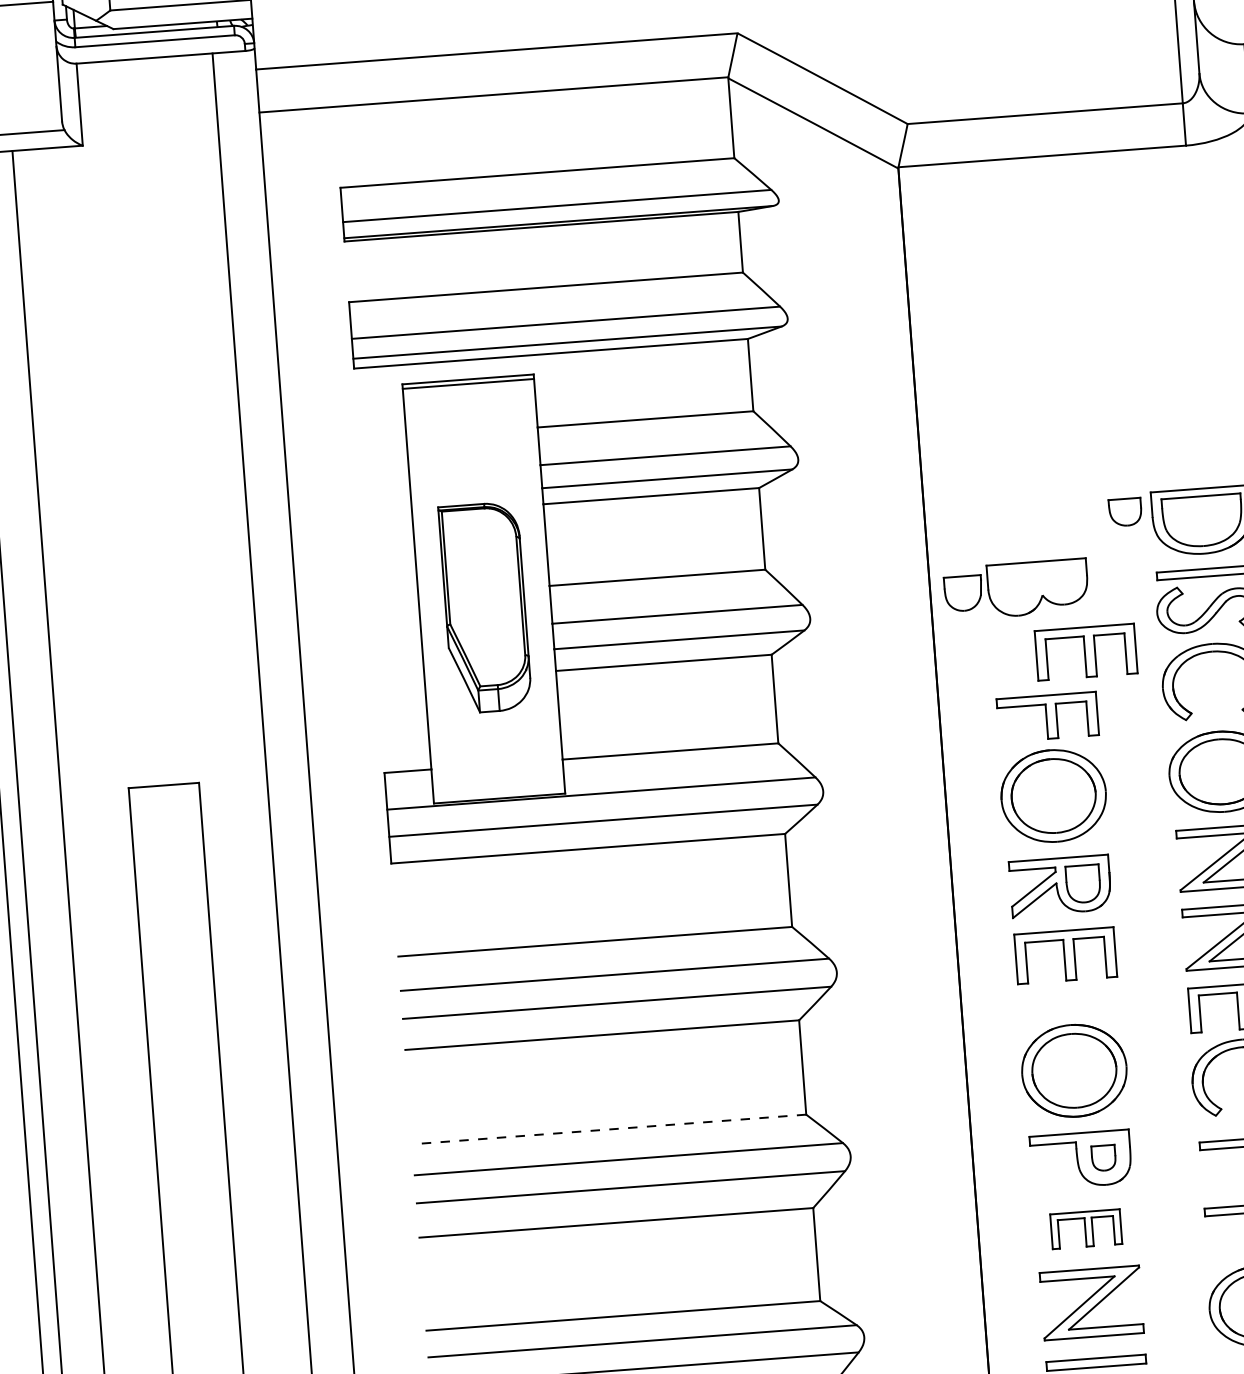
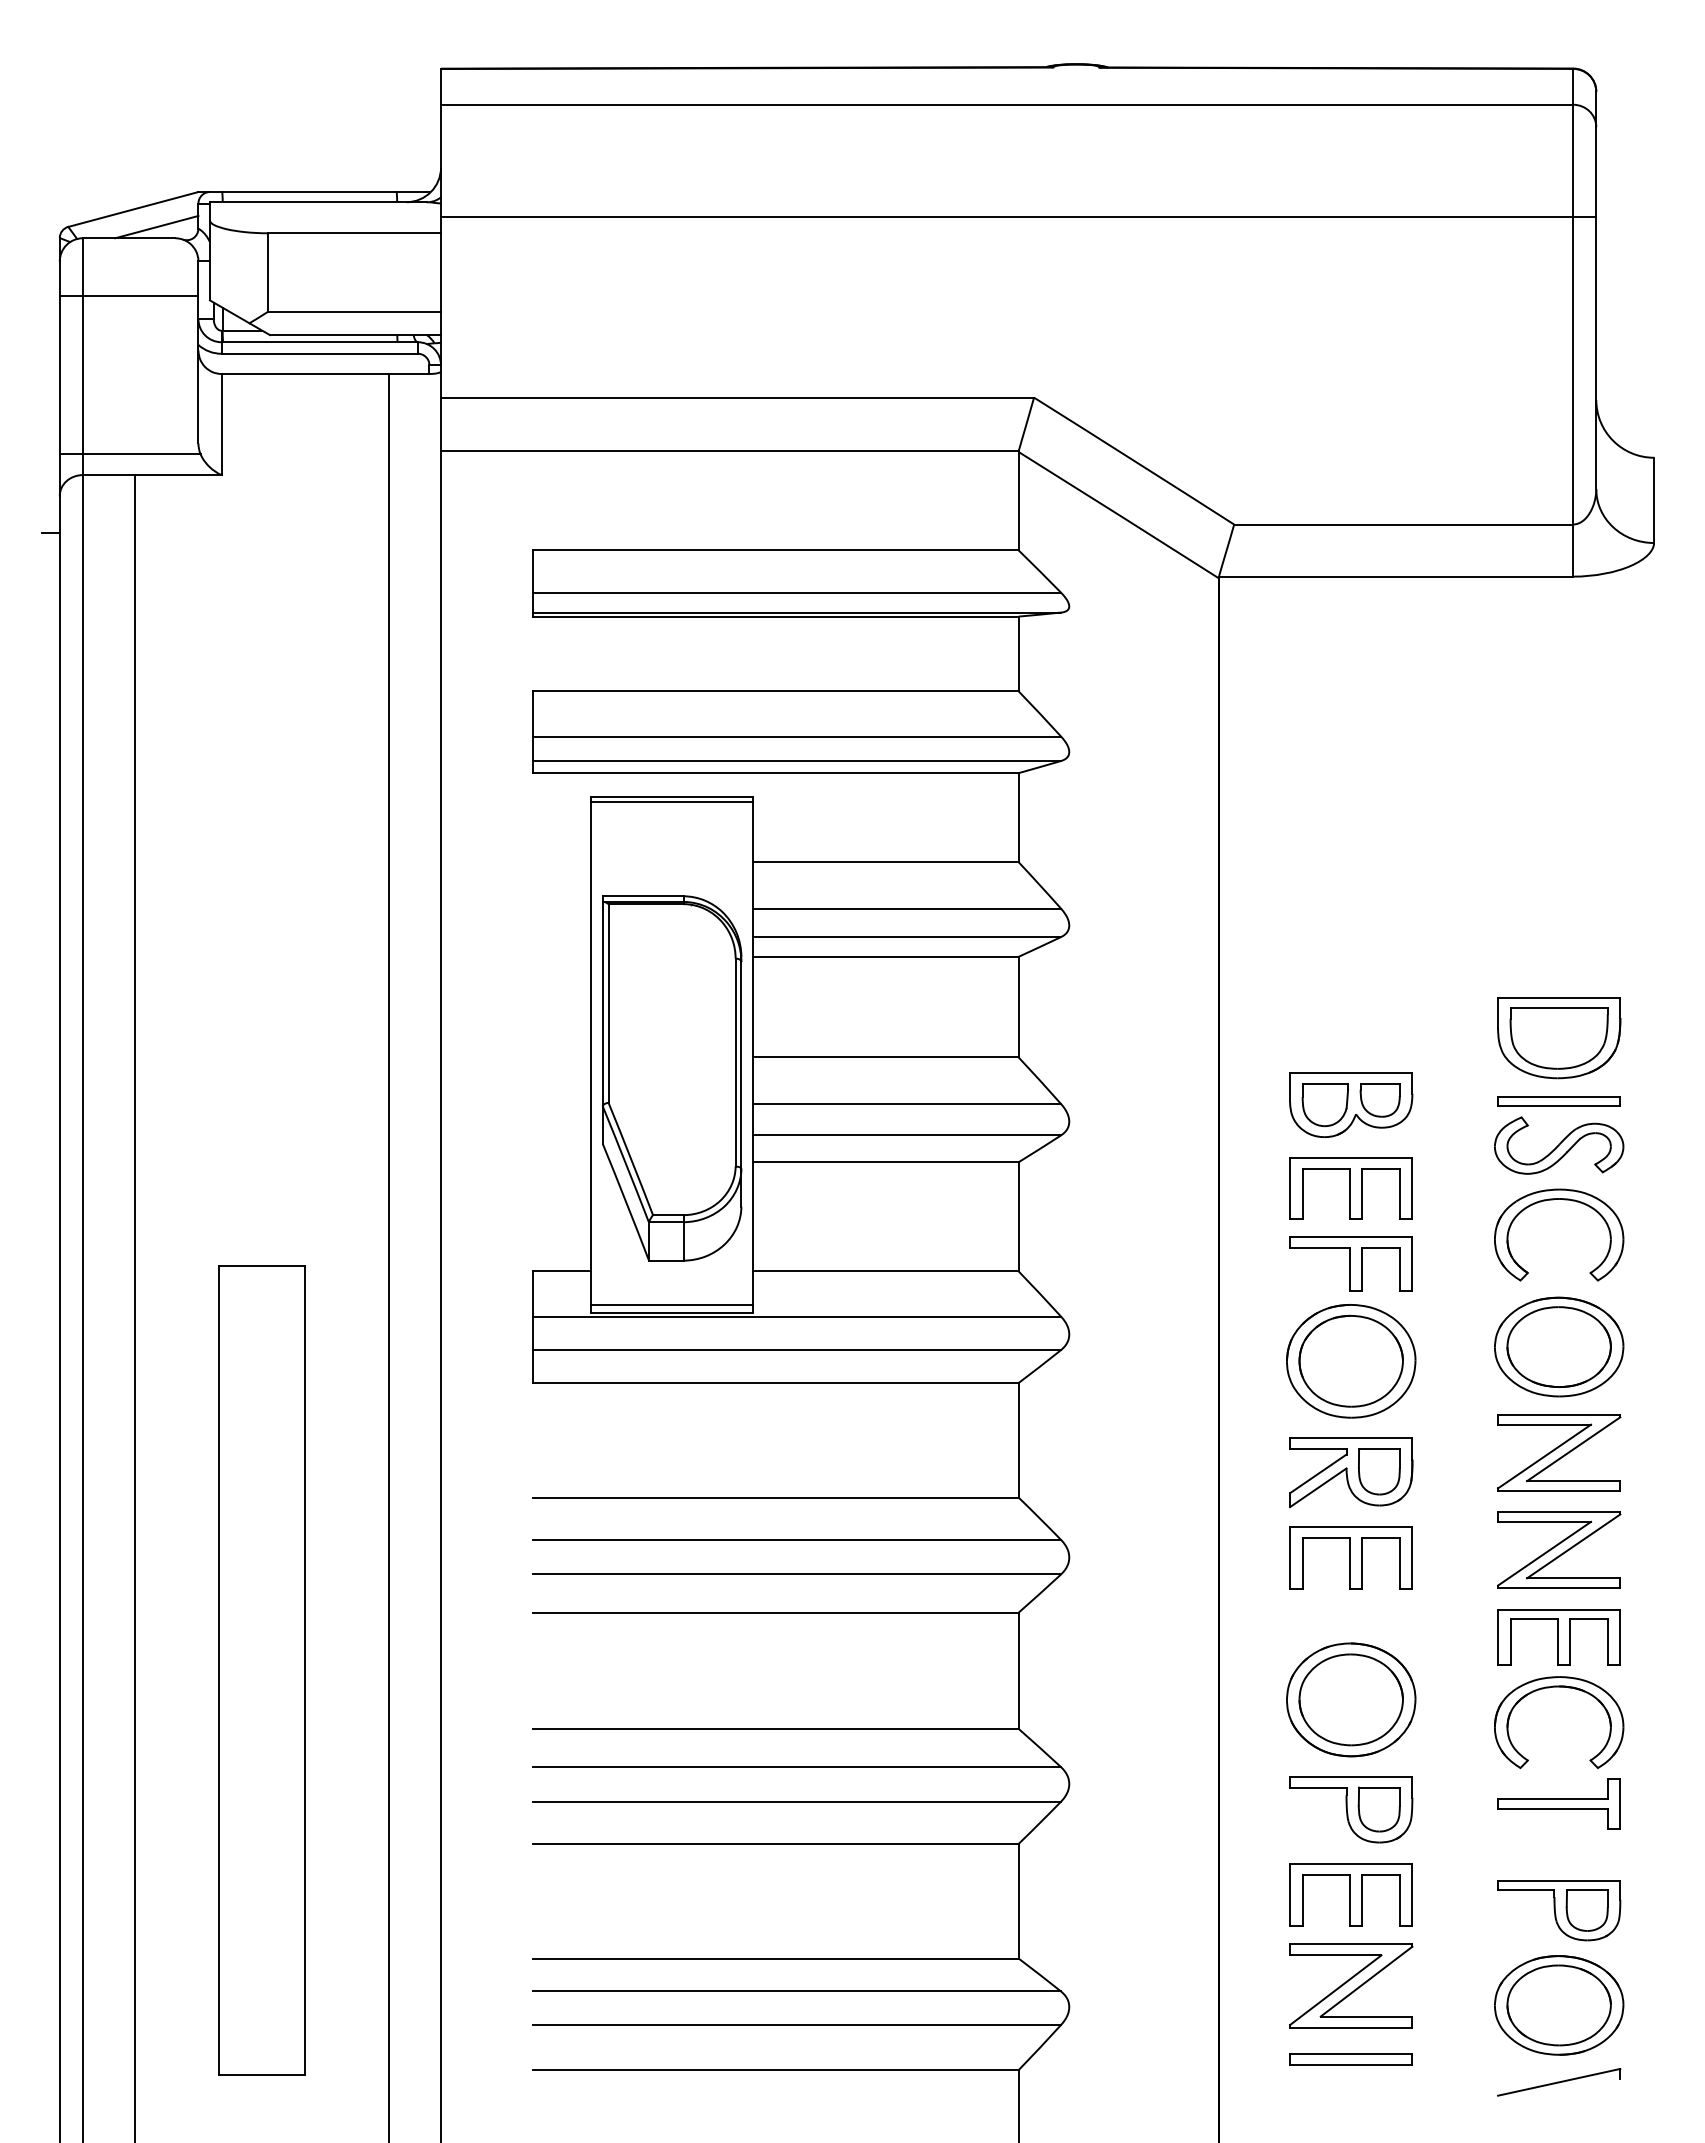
part: (1124, 512) -> (1379, 1100), moved
part: (962, 594) -> (1324, 1105), moved
part: (485, 607) -> (672, 1078), size x1.43
part: (1085, 652) -> (1350, 1188), moved
line: (498, 791) -> (671, 1304), added
line: (609, 1129) -> (776, 1728), dashed -> solid
part: (1103, 1158) -> (1378, 1809), size x1.43
part: (1085, 1228) -> (1350, 1894), size x1.43

